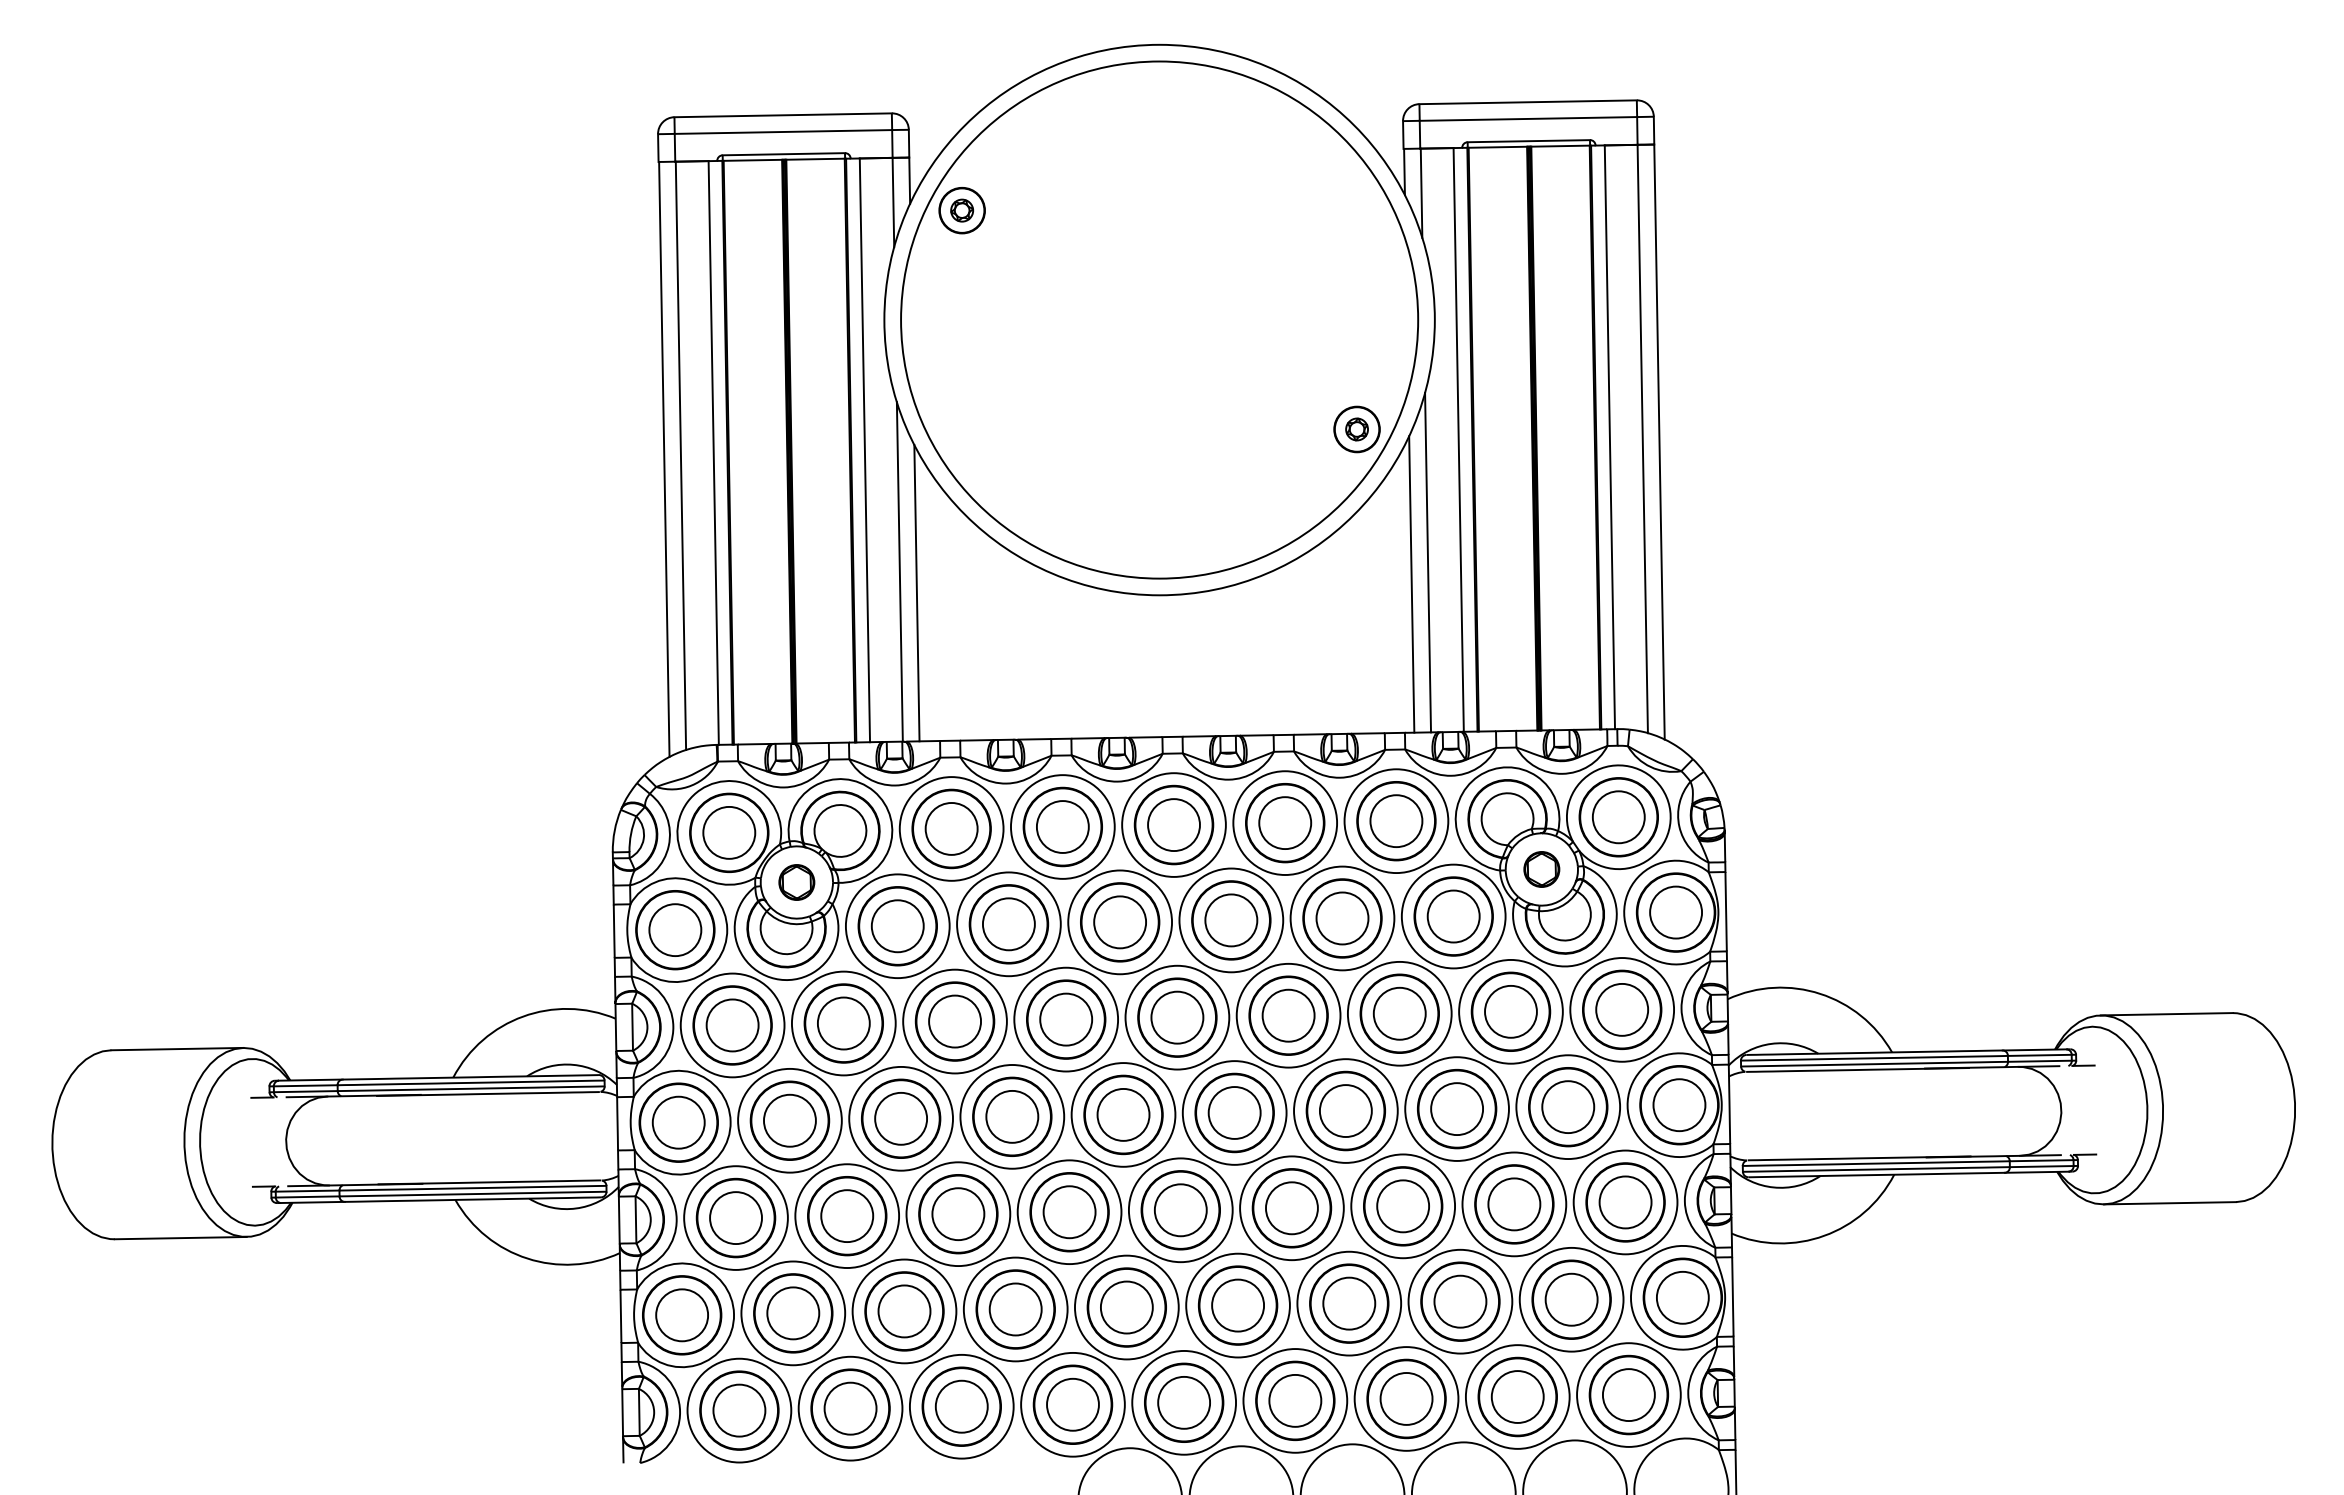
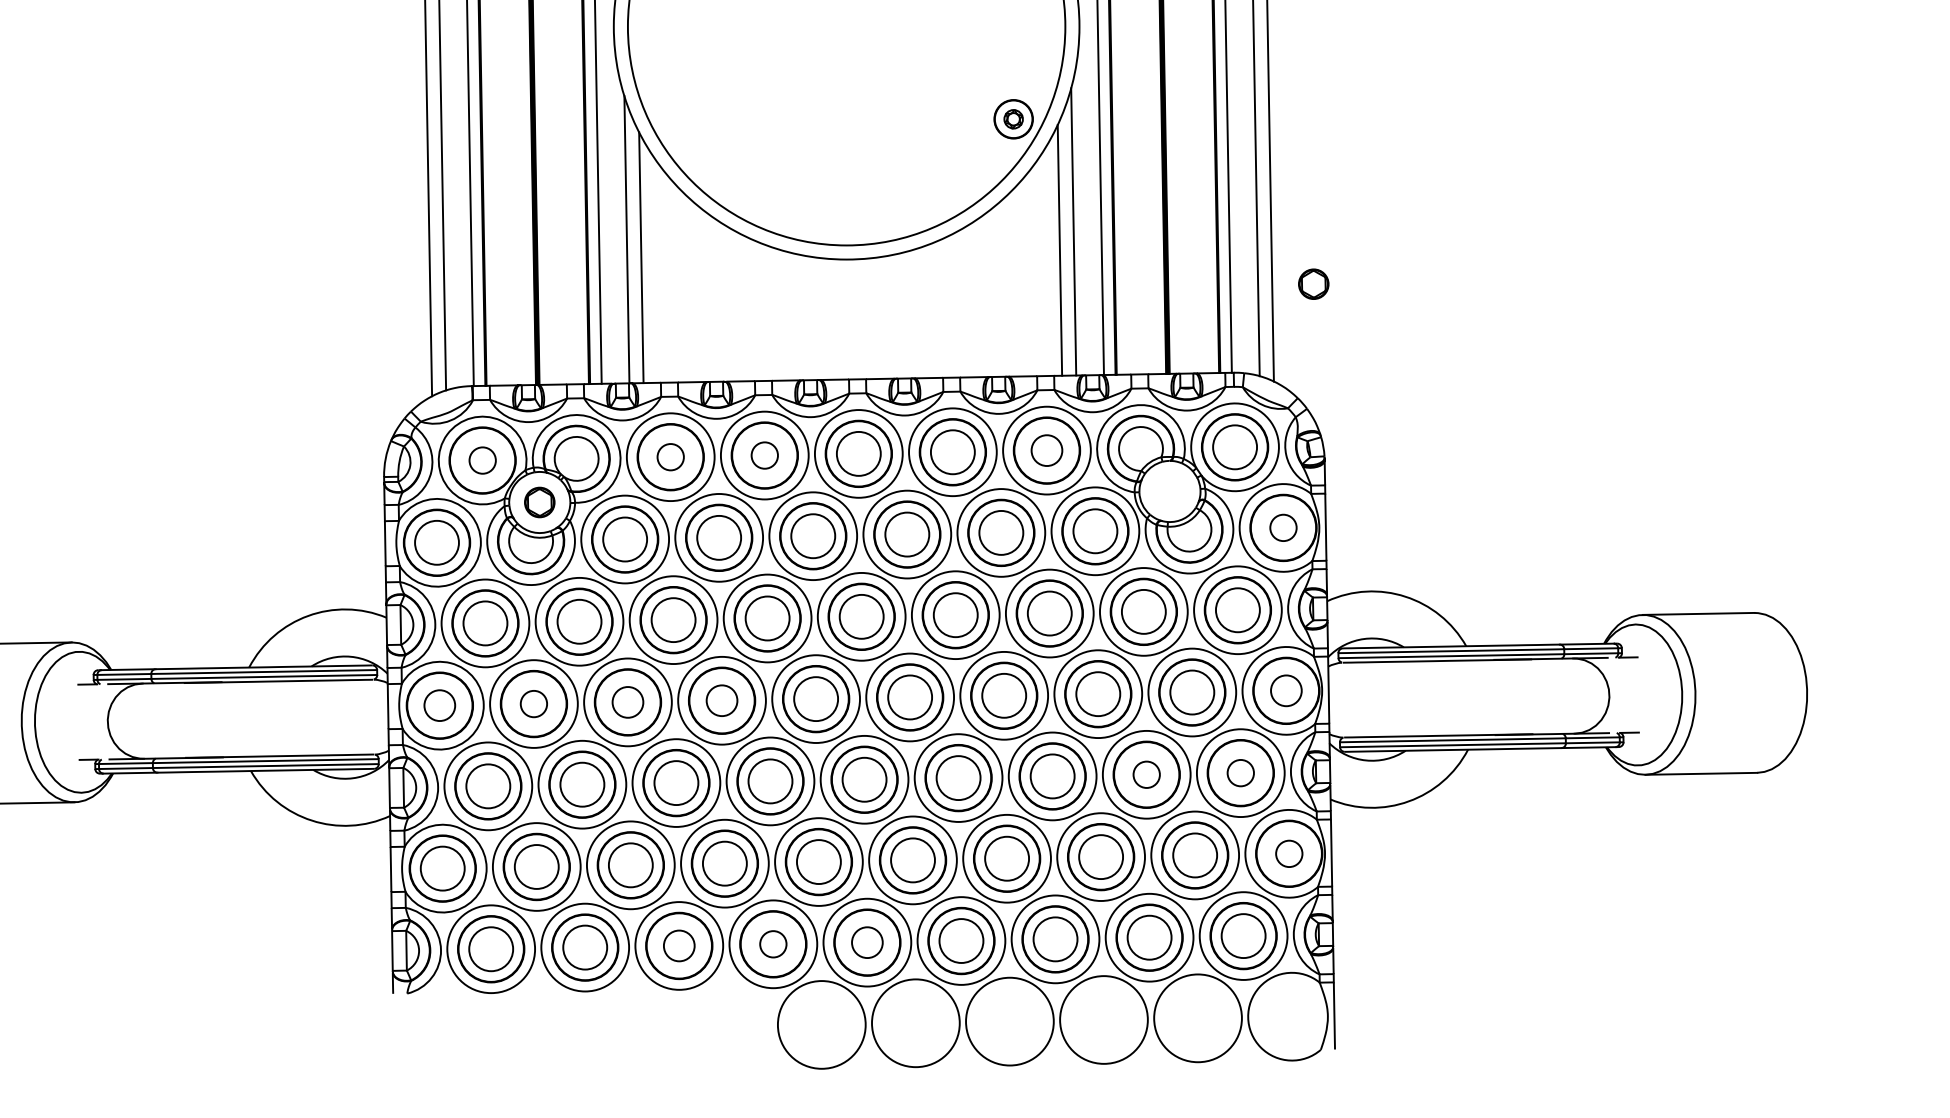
circle: (1396, 821) -> (1047, 450), size x0.7
circle: (1062, 826) -> (764, 455), size x0.6
circle: (951, 828) -> (670, 456), size x0.6
circle: (729, 832) -> (482, 460), size x0.6
part: (1541, 869) -> (1313, 284), moved
circle: (1675, 912) -> (1283, 527), size x0.6
circle: (1679, 1104) -> (1286, 690), size x0.7
circle: (1012, 1116) -> (722, 700), size x0.7
circle: (901, 1118) -> (628, 702), size x0.7
circle: (789, 1120) -> (533, 703), size x0.6
circle: (678, 1122) -> (439, 705), size x0.7
circle: (1625, 1202) -> (1240, 773), size x0.6
circle: (1514, 1204) -> (1146, 774), size x0.6
circle: (1682, 1297) -> (1288, 853), size x0.6
circle: (1184, 1402) -> (867, 942), size x0.7
circle: (1072, 1404) -> (772, 944), size x0.6
circle: (961, 1406) -> (679, 945), size x0.7

